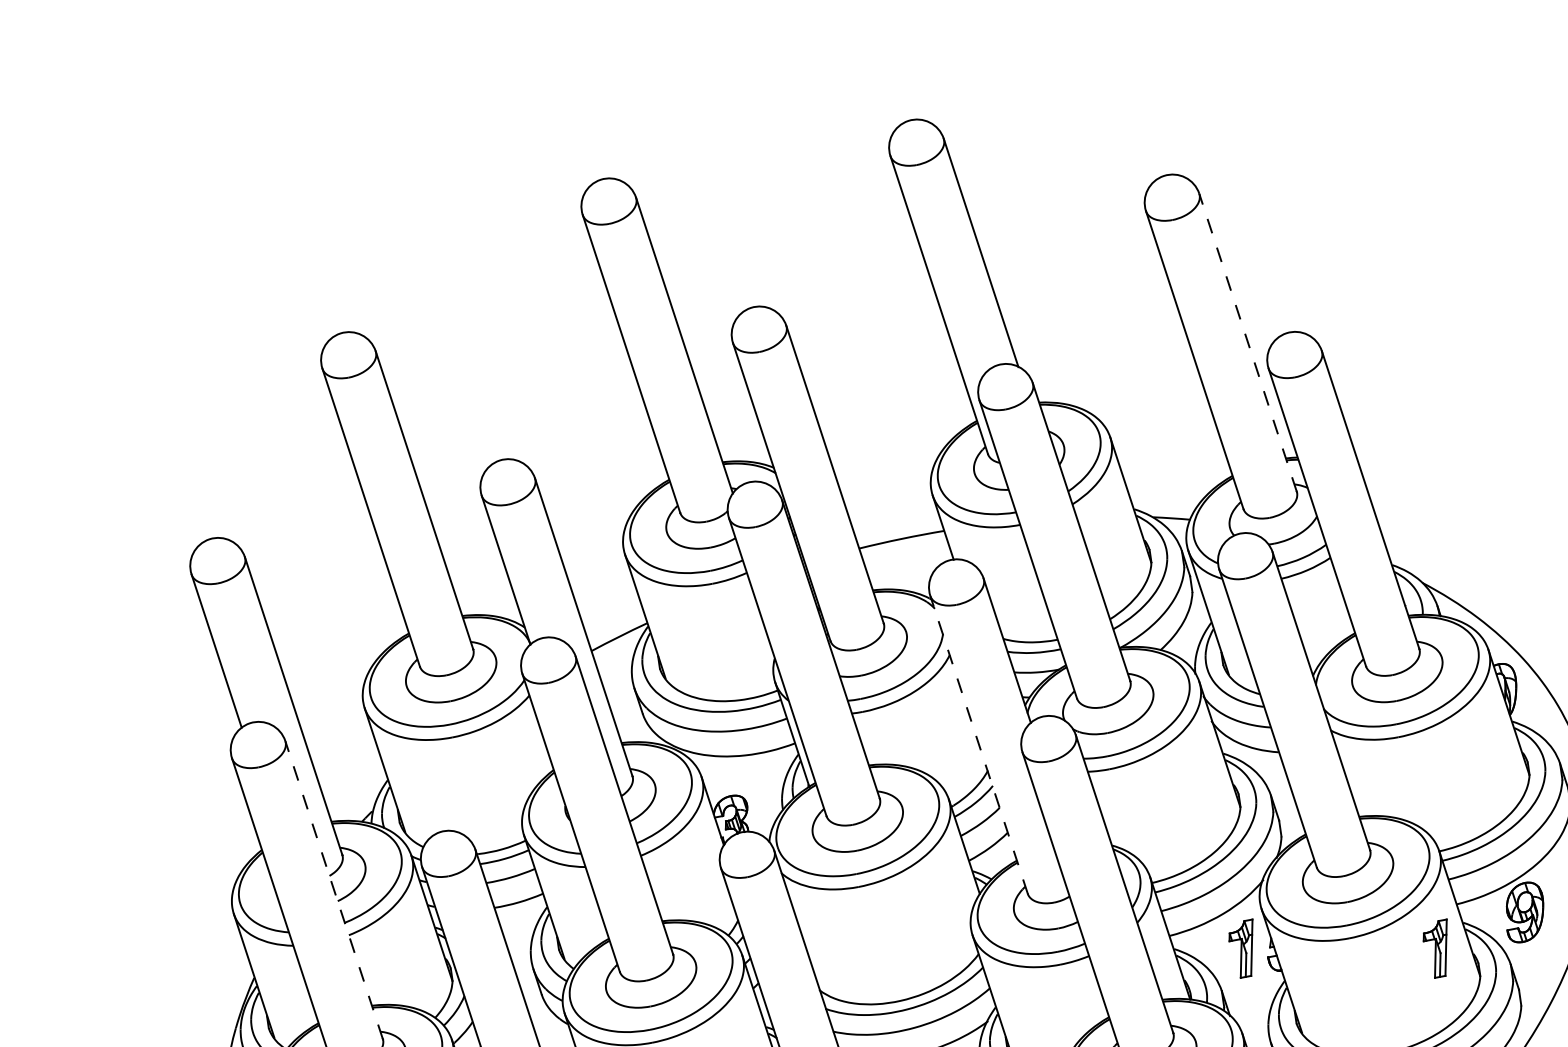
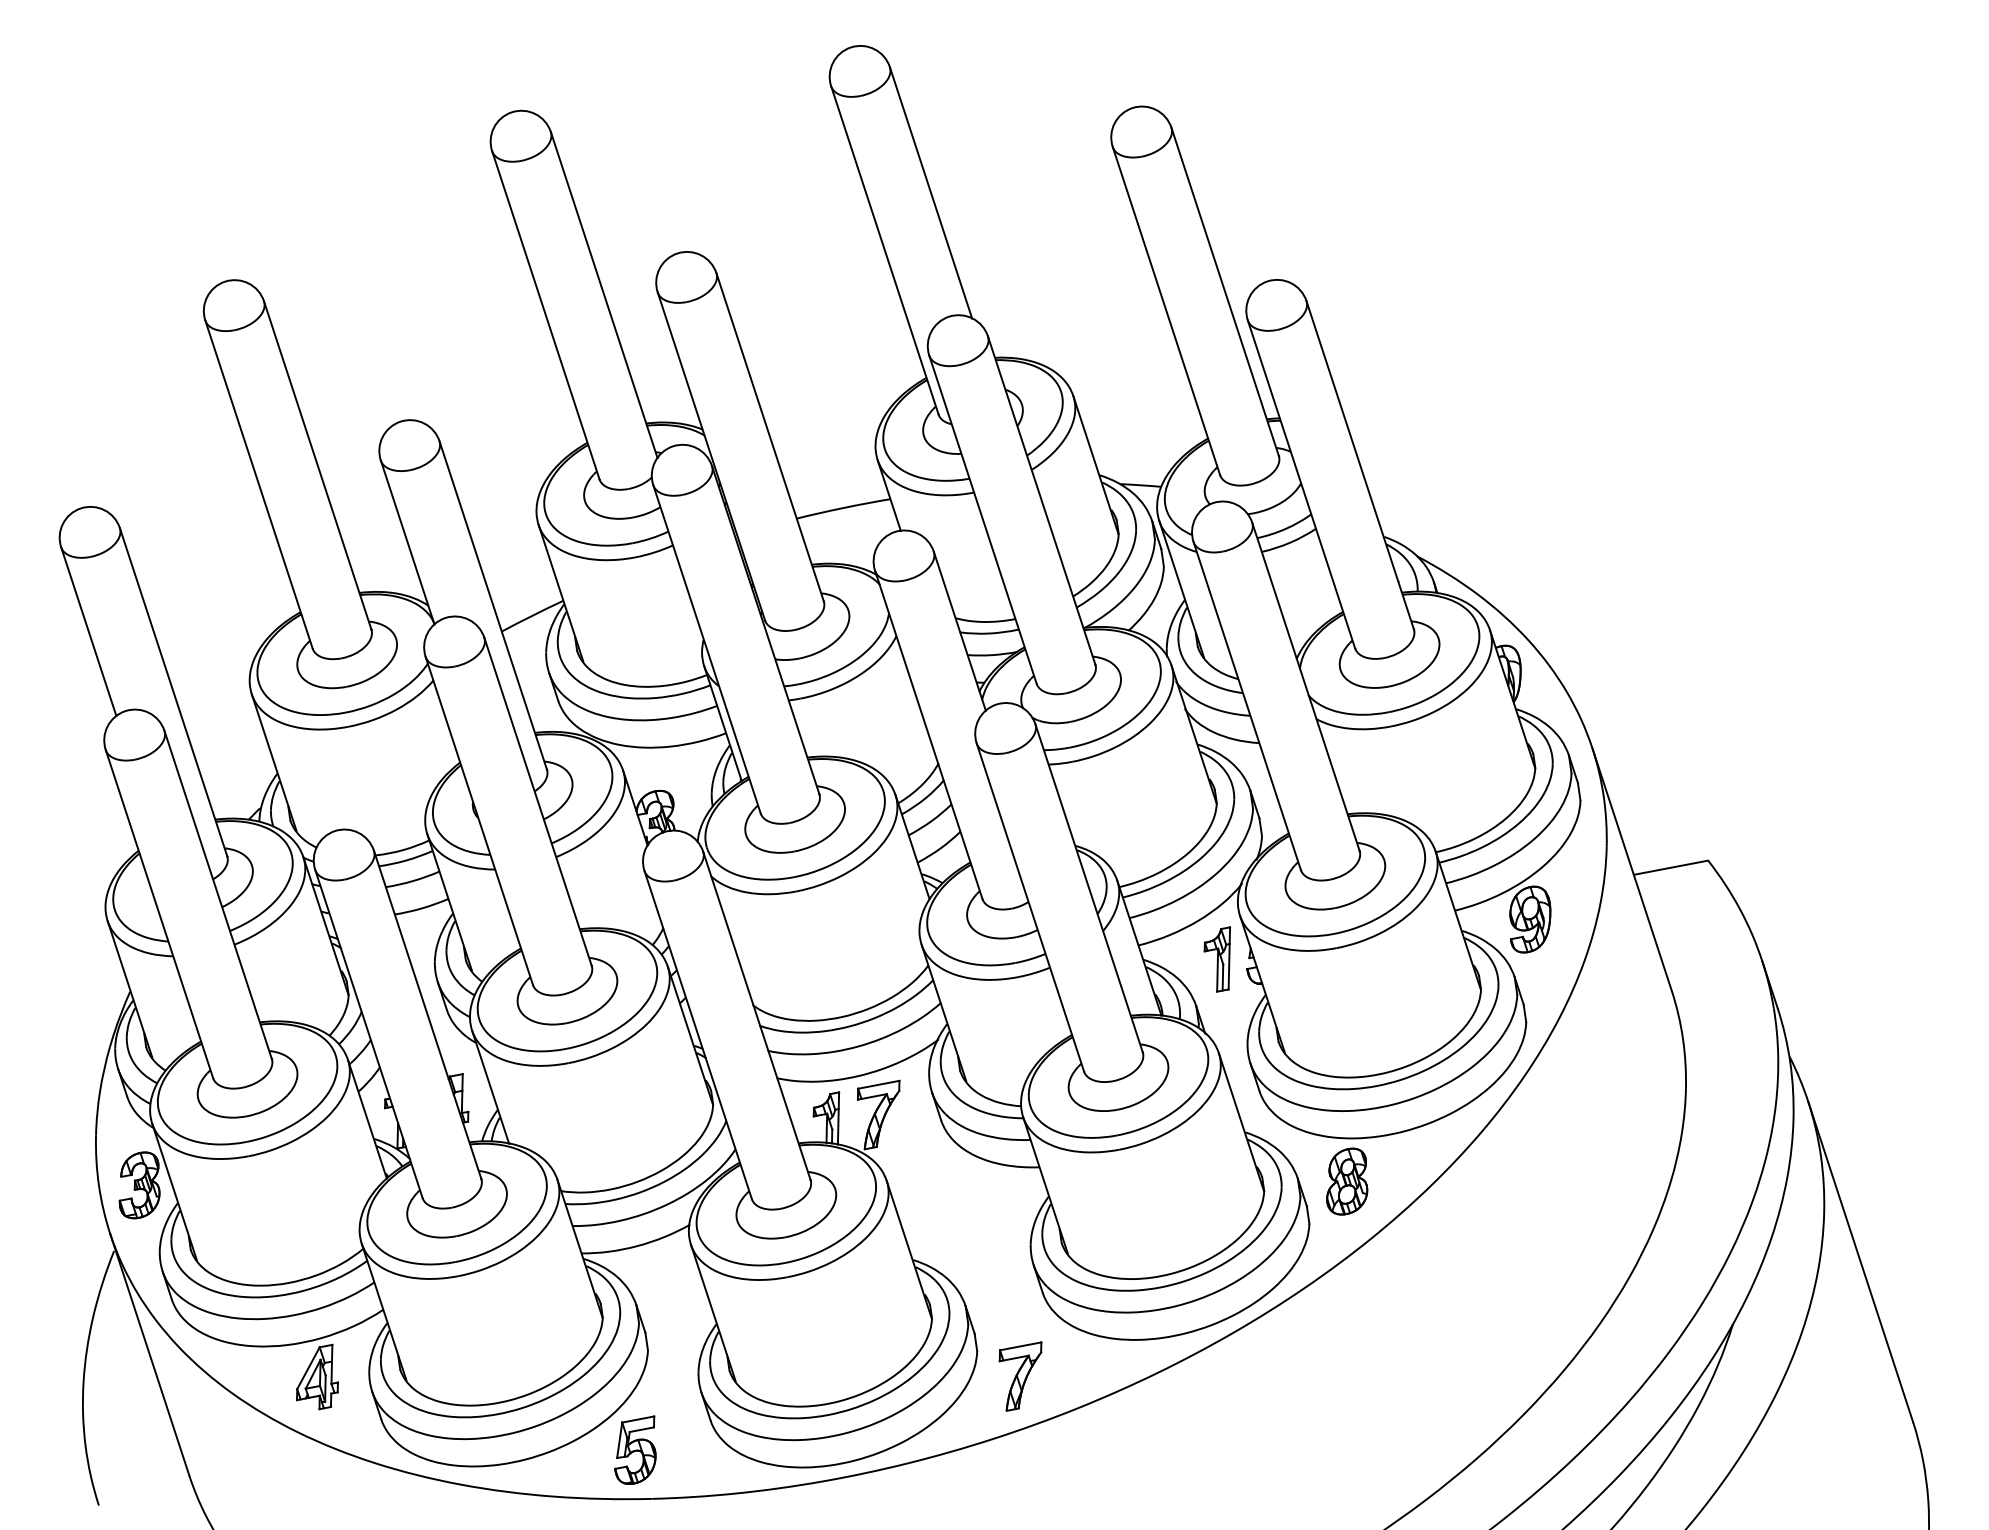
line: (1248, 342) -> (1225, 291), dashed -> solid
line: (978, 745) -> (928, 735), dashed -> solid
line: (334, 889) -> (218, 894), dashed -> solid
part: (1434, 948) -> (1430, 959), removed

